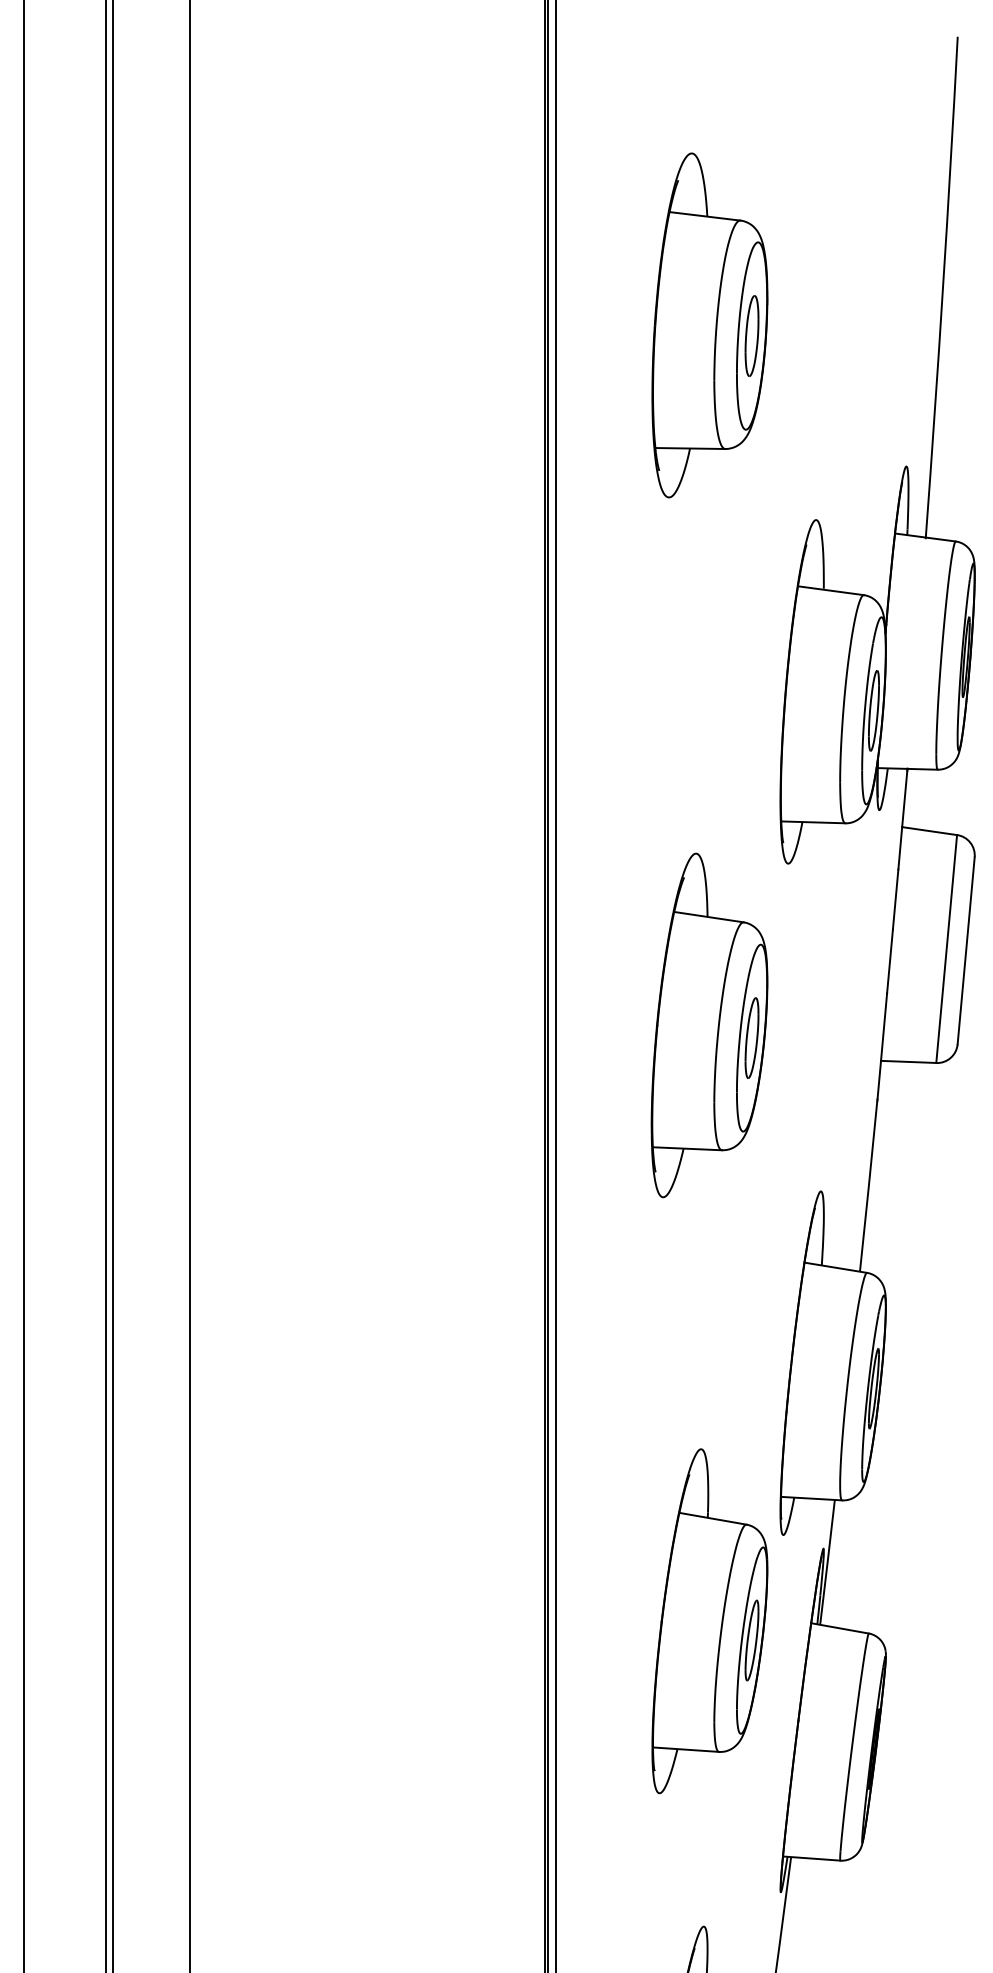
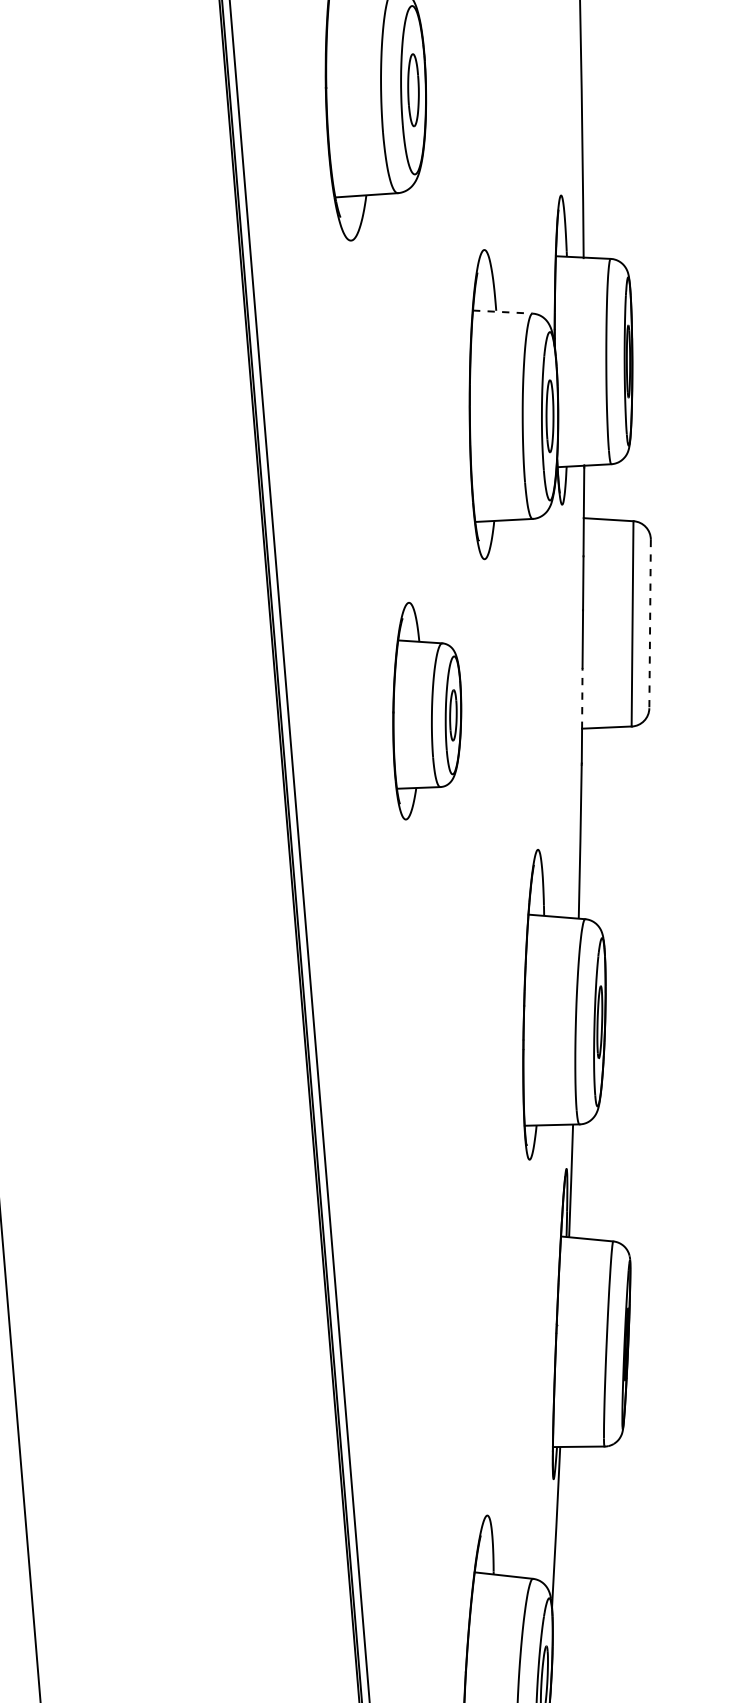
line: (831, 590) -> (503, 311), solid -> dashed
line: (966, 950) -> (650, 623), solid -> dashed
part: (709, 1025) -> (426, 709), size x0.7
line: (884, 1027) -> (582, 698), solid -> dashed
part: (709, 1621) -> (469, 1242), removed

